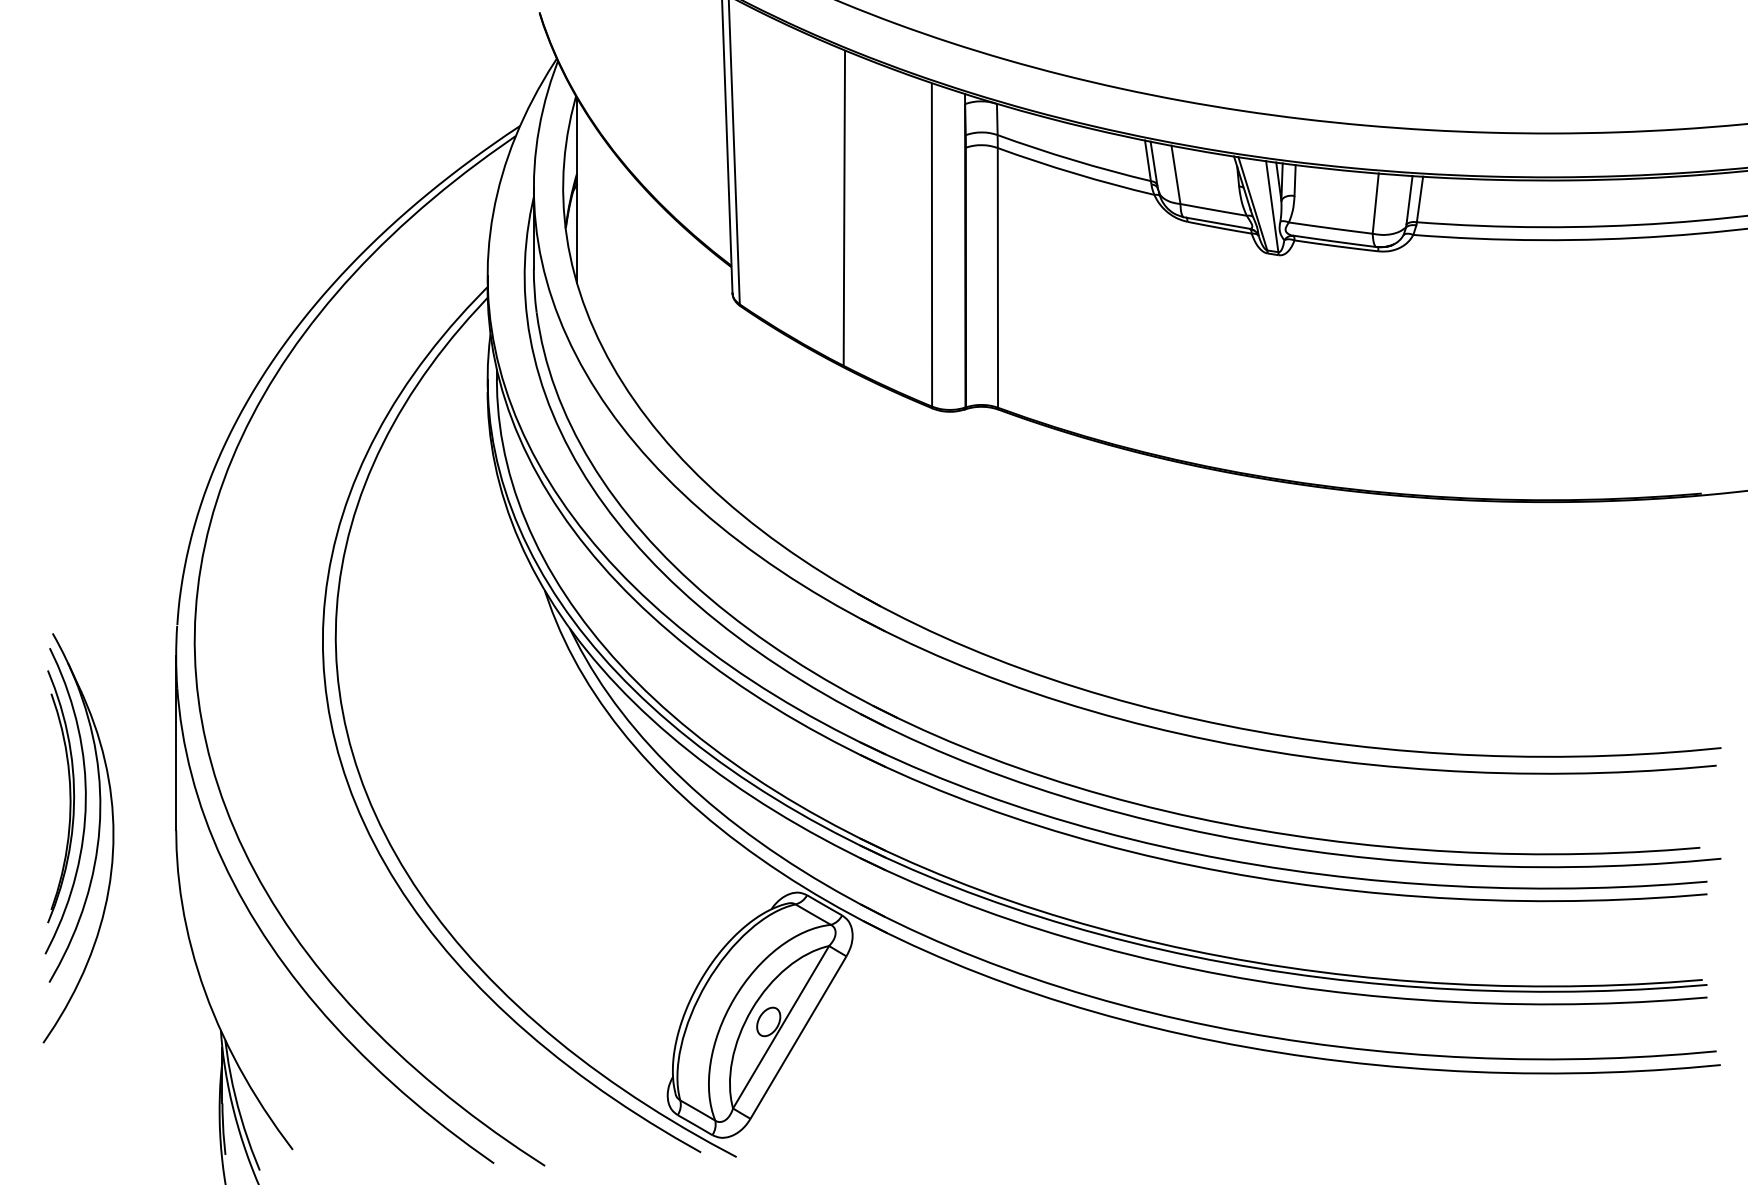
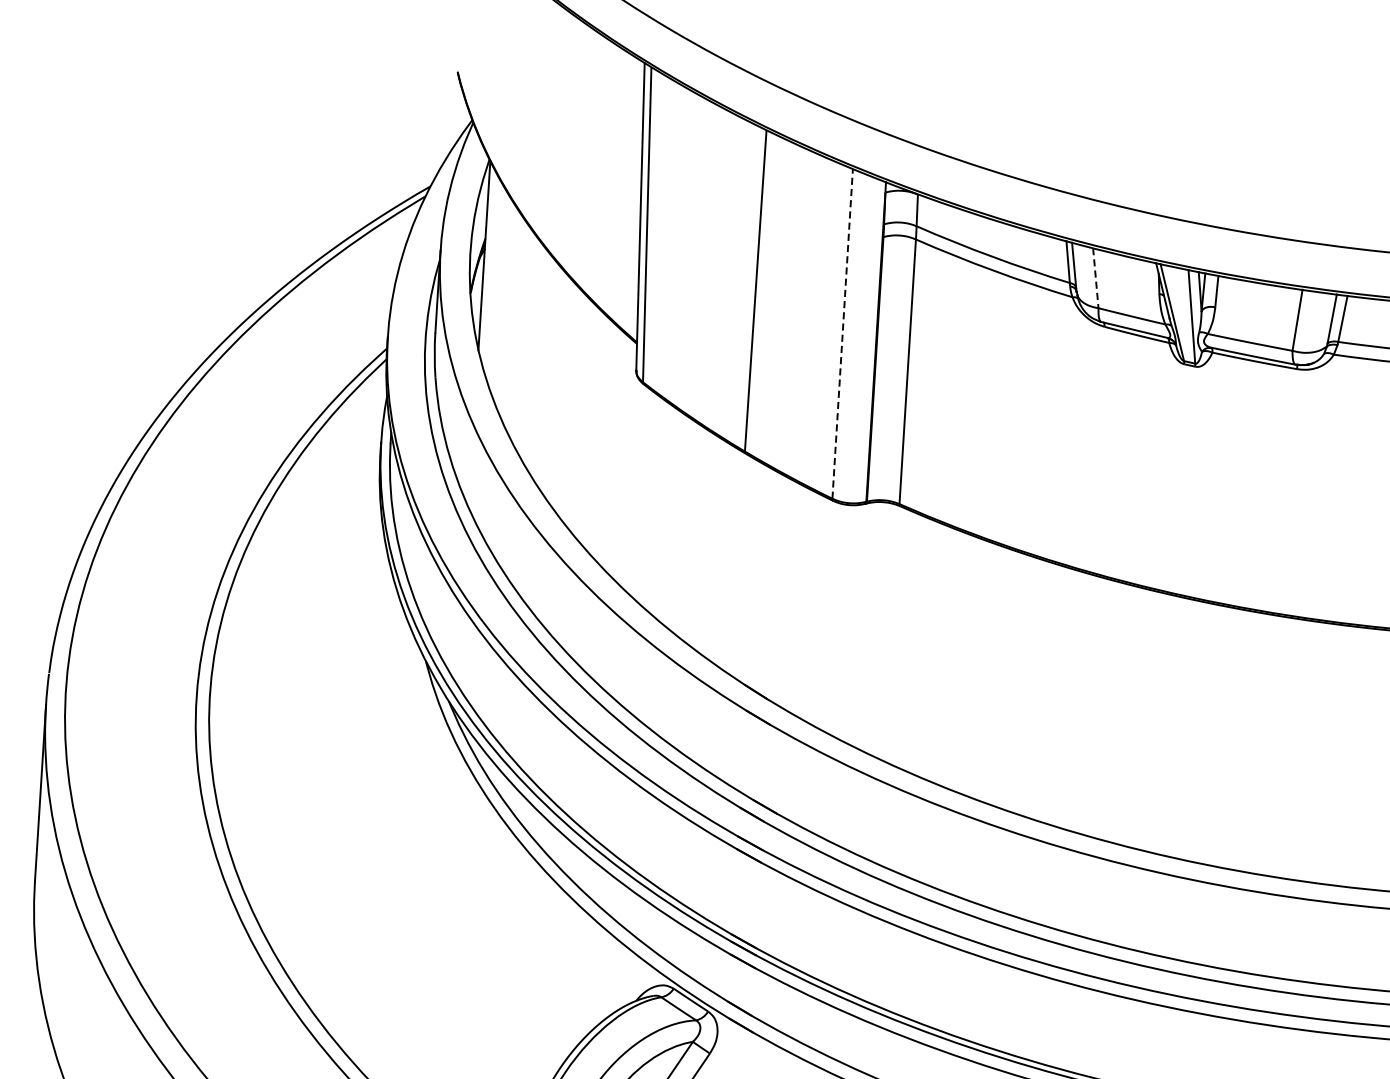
line: (1175, 174) -> (1095, 277), solid -> dashed
line: (931, 244) -> (842, 333), solid -> dashed

